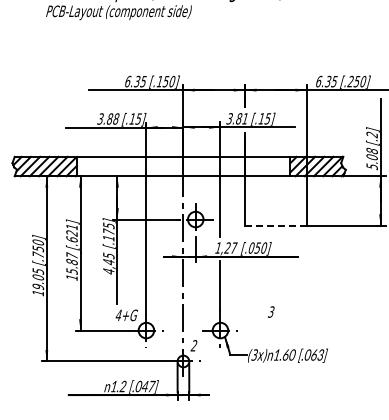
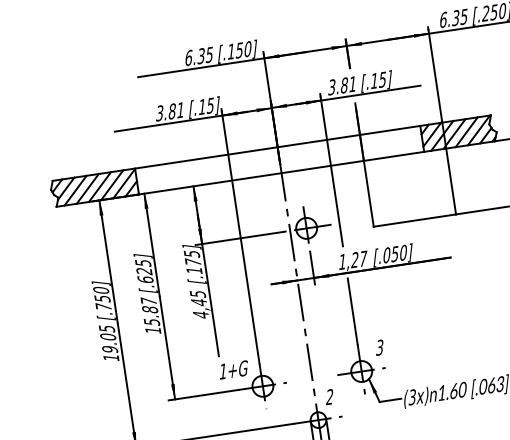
text: (116, 118) -> (180, 109), 3.88 -> 3.81
line: (276, 225) -> (415, 220), dashed -> solid
text: (71, 226) -> (142, 262), [.621] -> [.625]
text: (271, 311) -> (379, 346), moved
text: (118, 314) -> (222, 370), 4+G -> 1+G

